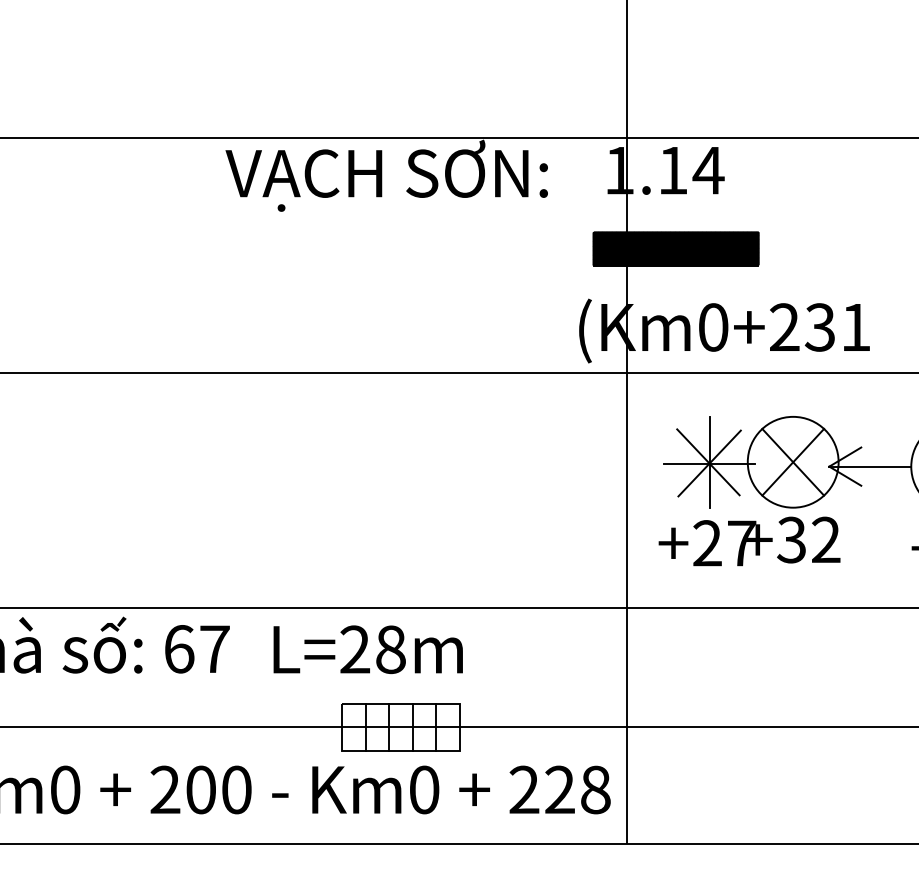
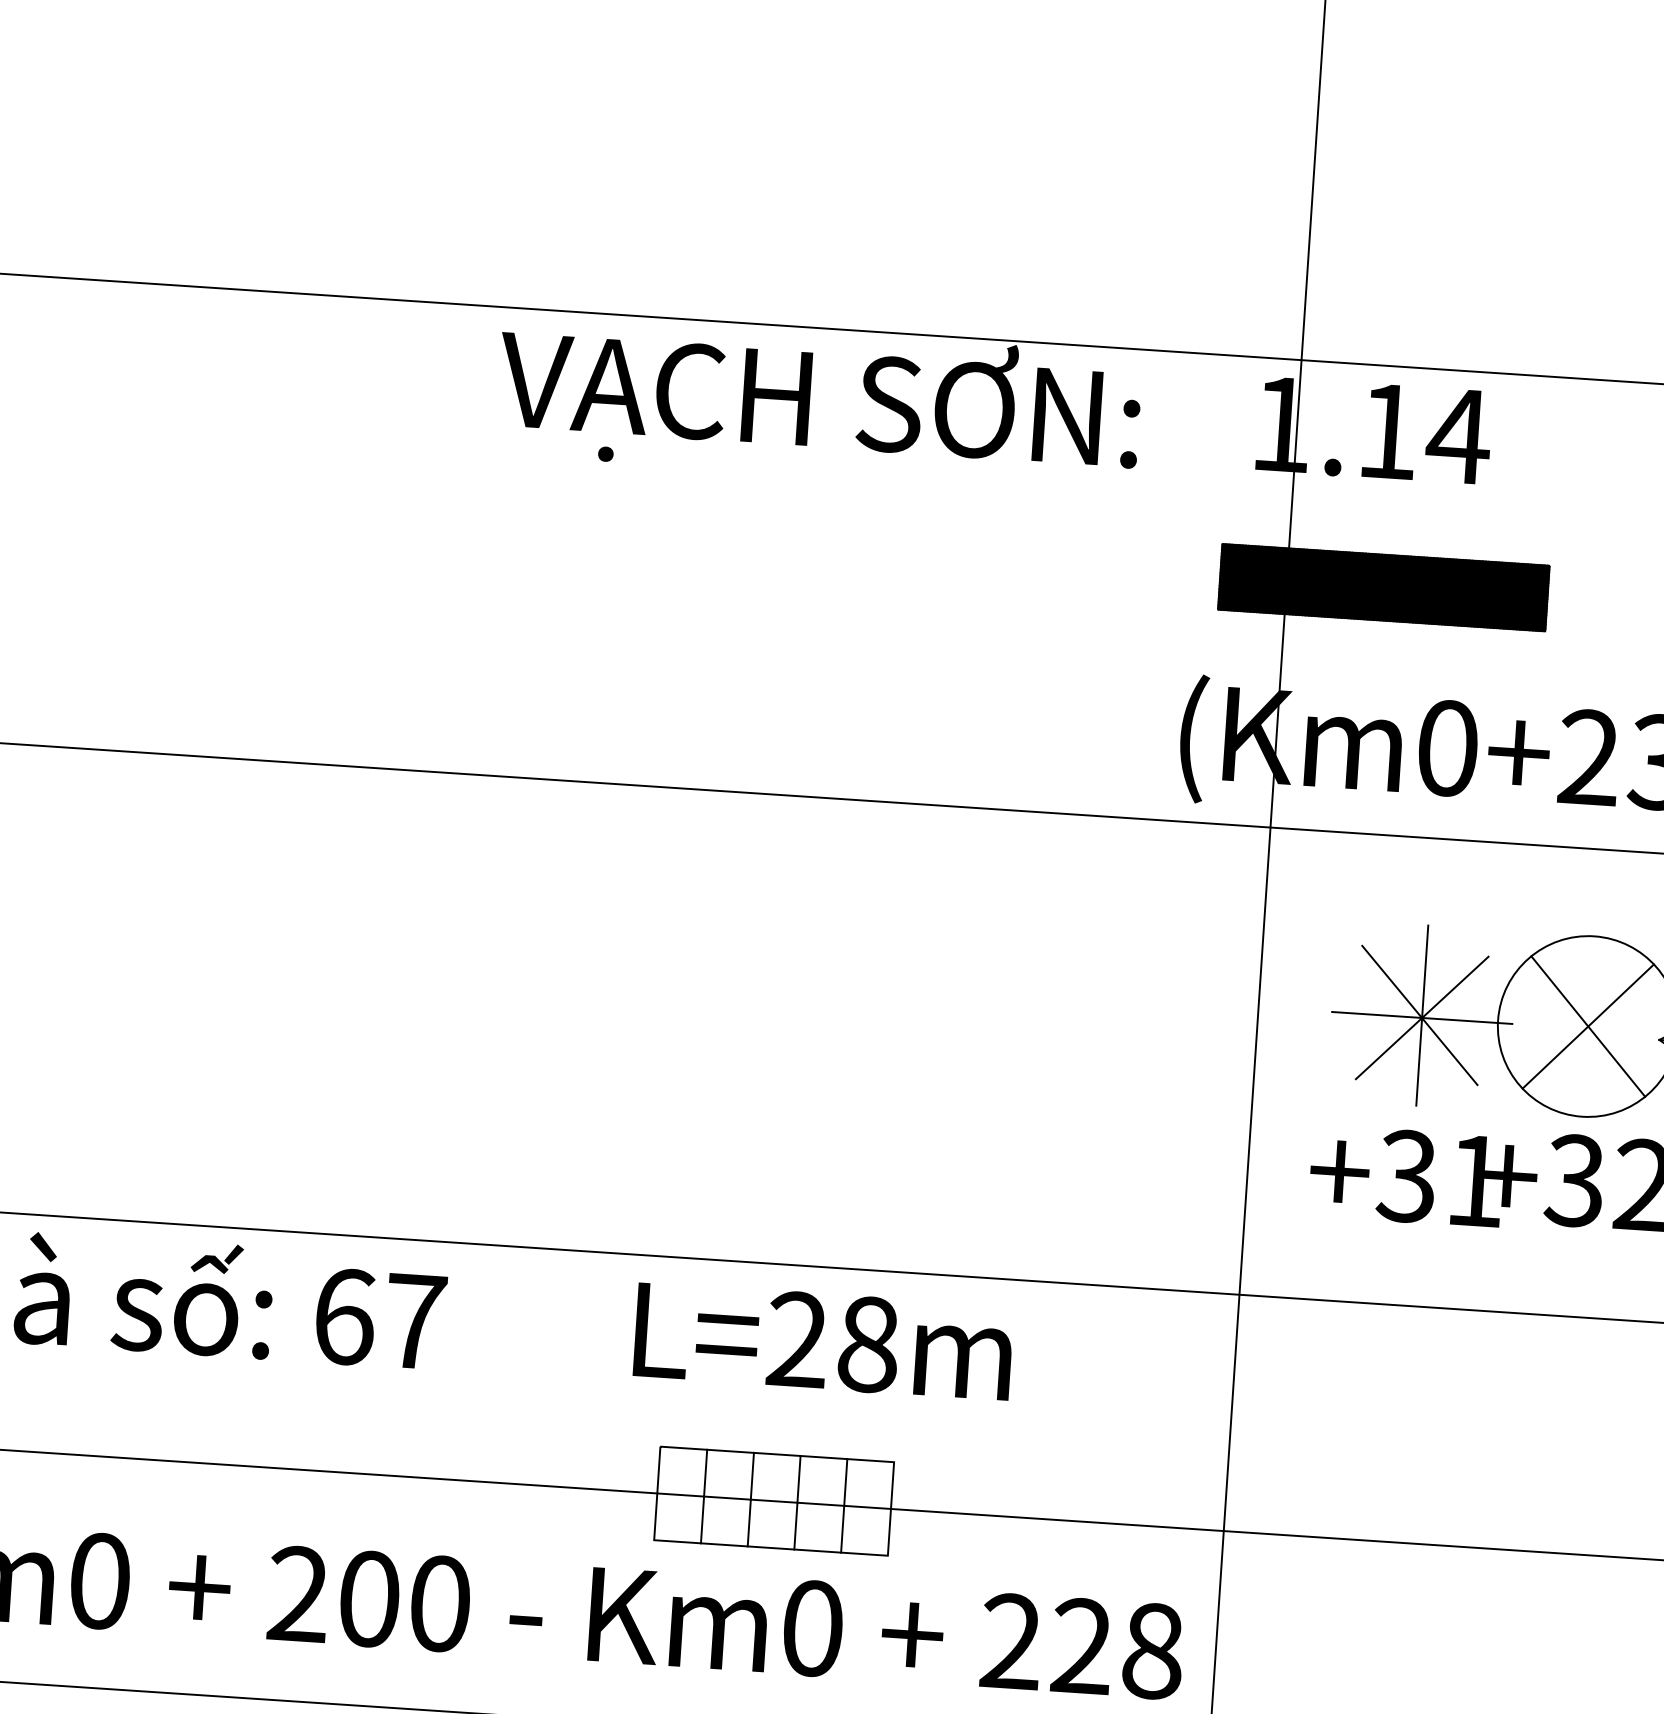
text: (724, 543) -> (1441, 1178), +27 -> +31
text: (367, 649) -> (822, 1341), moved

